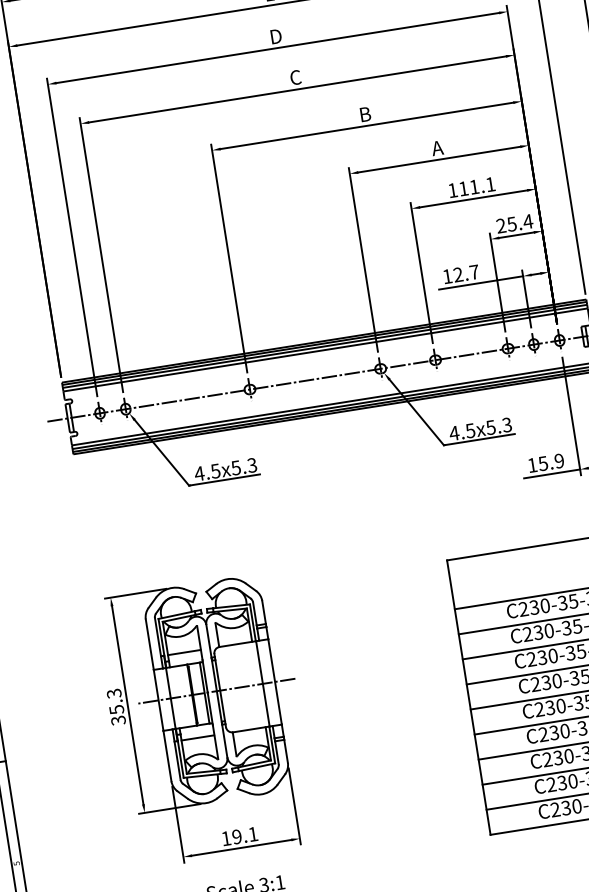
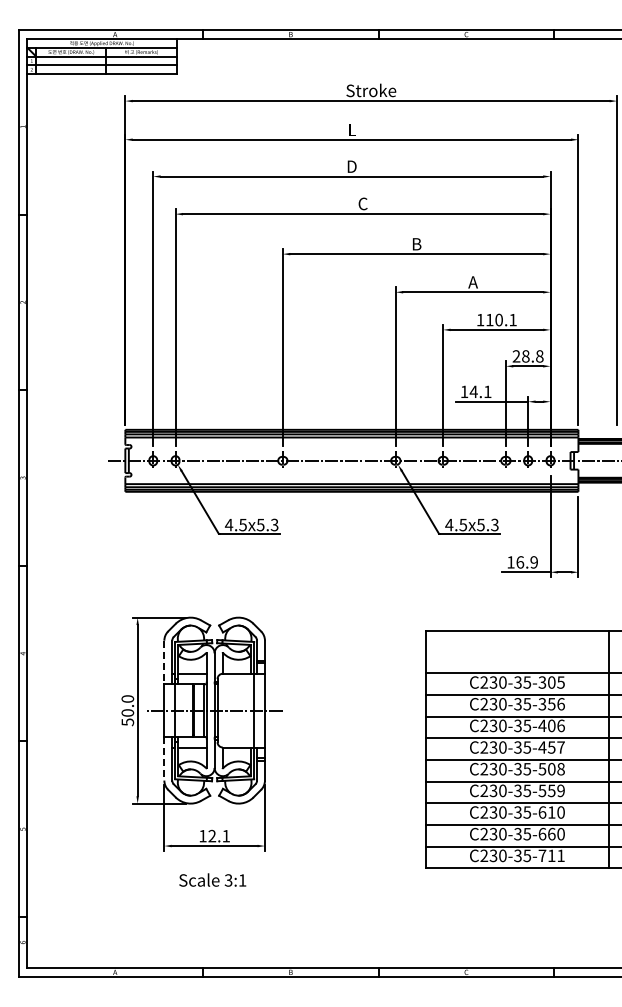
text: (473, 186) -> (498, 319), 111.1 -> 110.1
text: (519, 223) -> (532, 356), 25.4 -> 28.8
text: (465, 273) -> (480, 391), 12.7 -> 14.1
text: (543, 463) -> (520, 562), 15.9 -> 16.9
line: (149, 644) -> (164, 662), solid -> dashed
text: (115, 706) -> (127, 710), 35.3 -> 50.0
line: (167, 755) -> (164, 758), solid -> dashed
text: (237, 837) -> (212, 836), 19.1 -> 12.1

